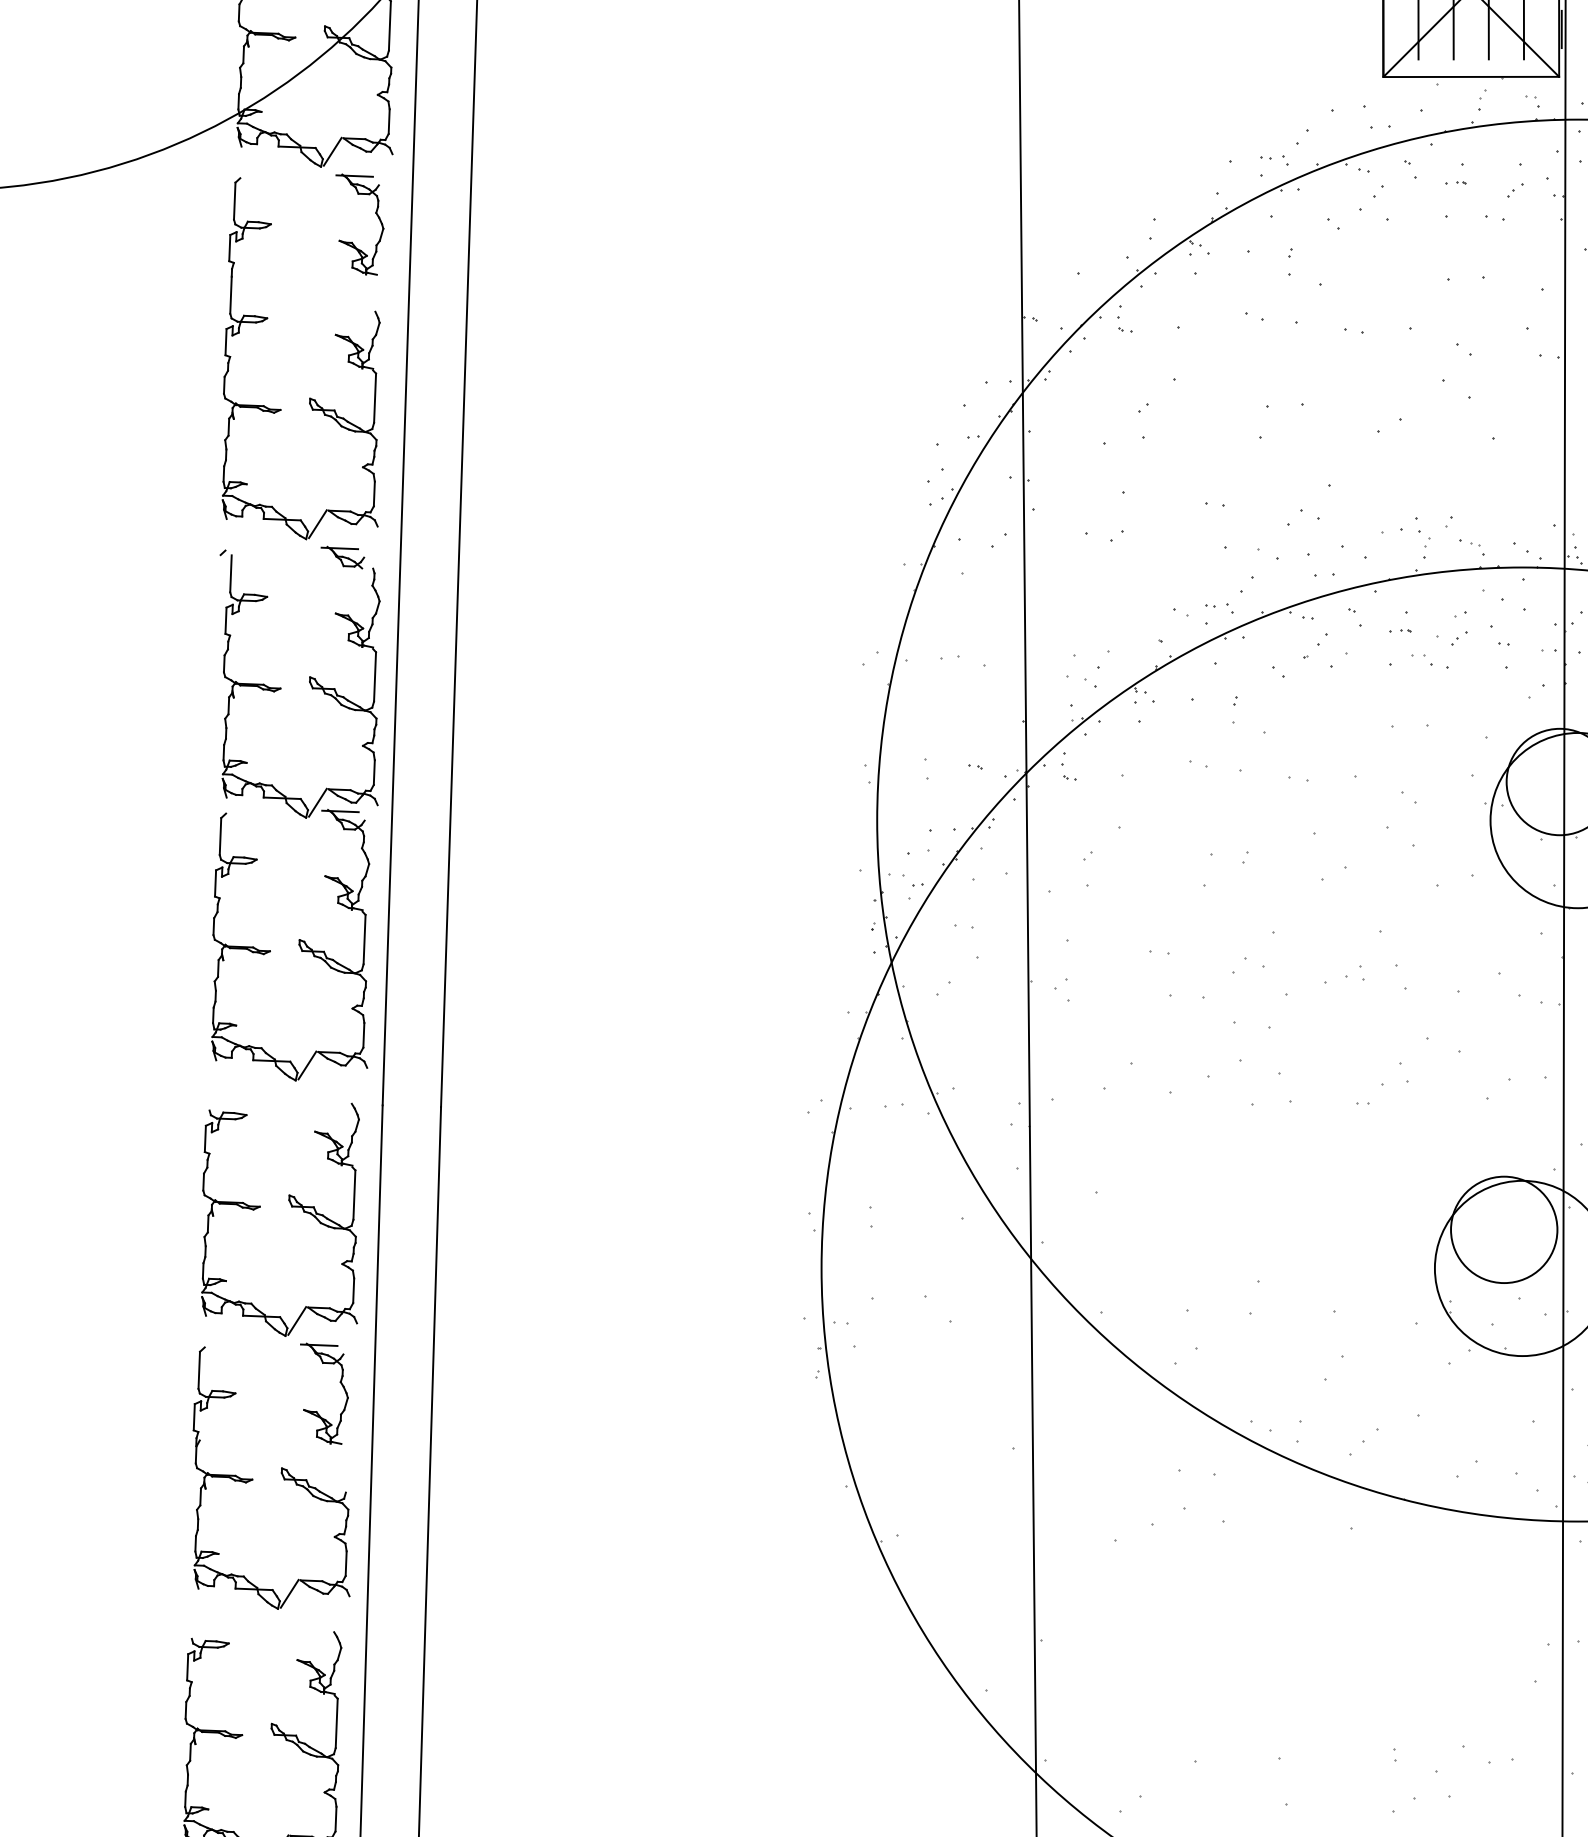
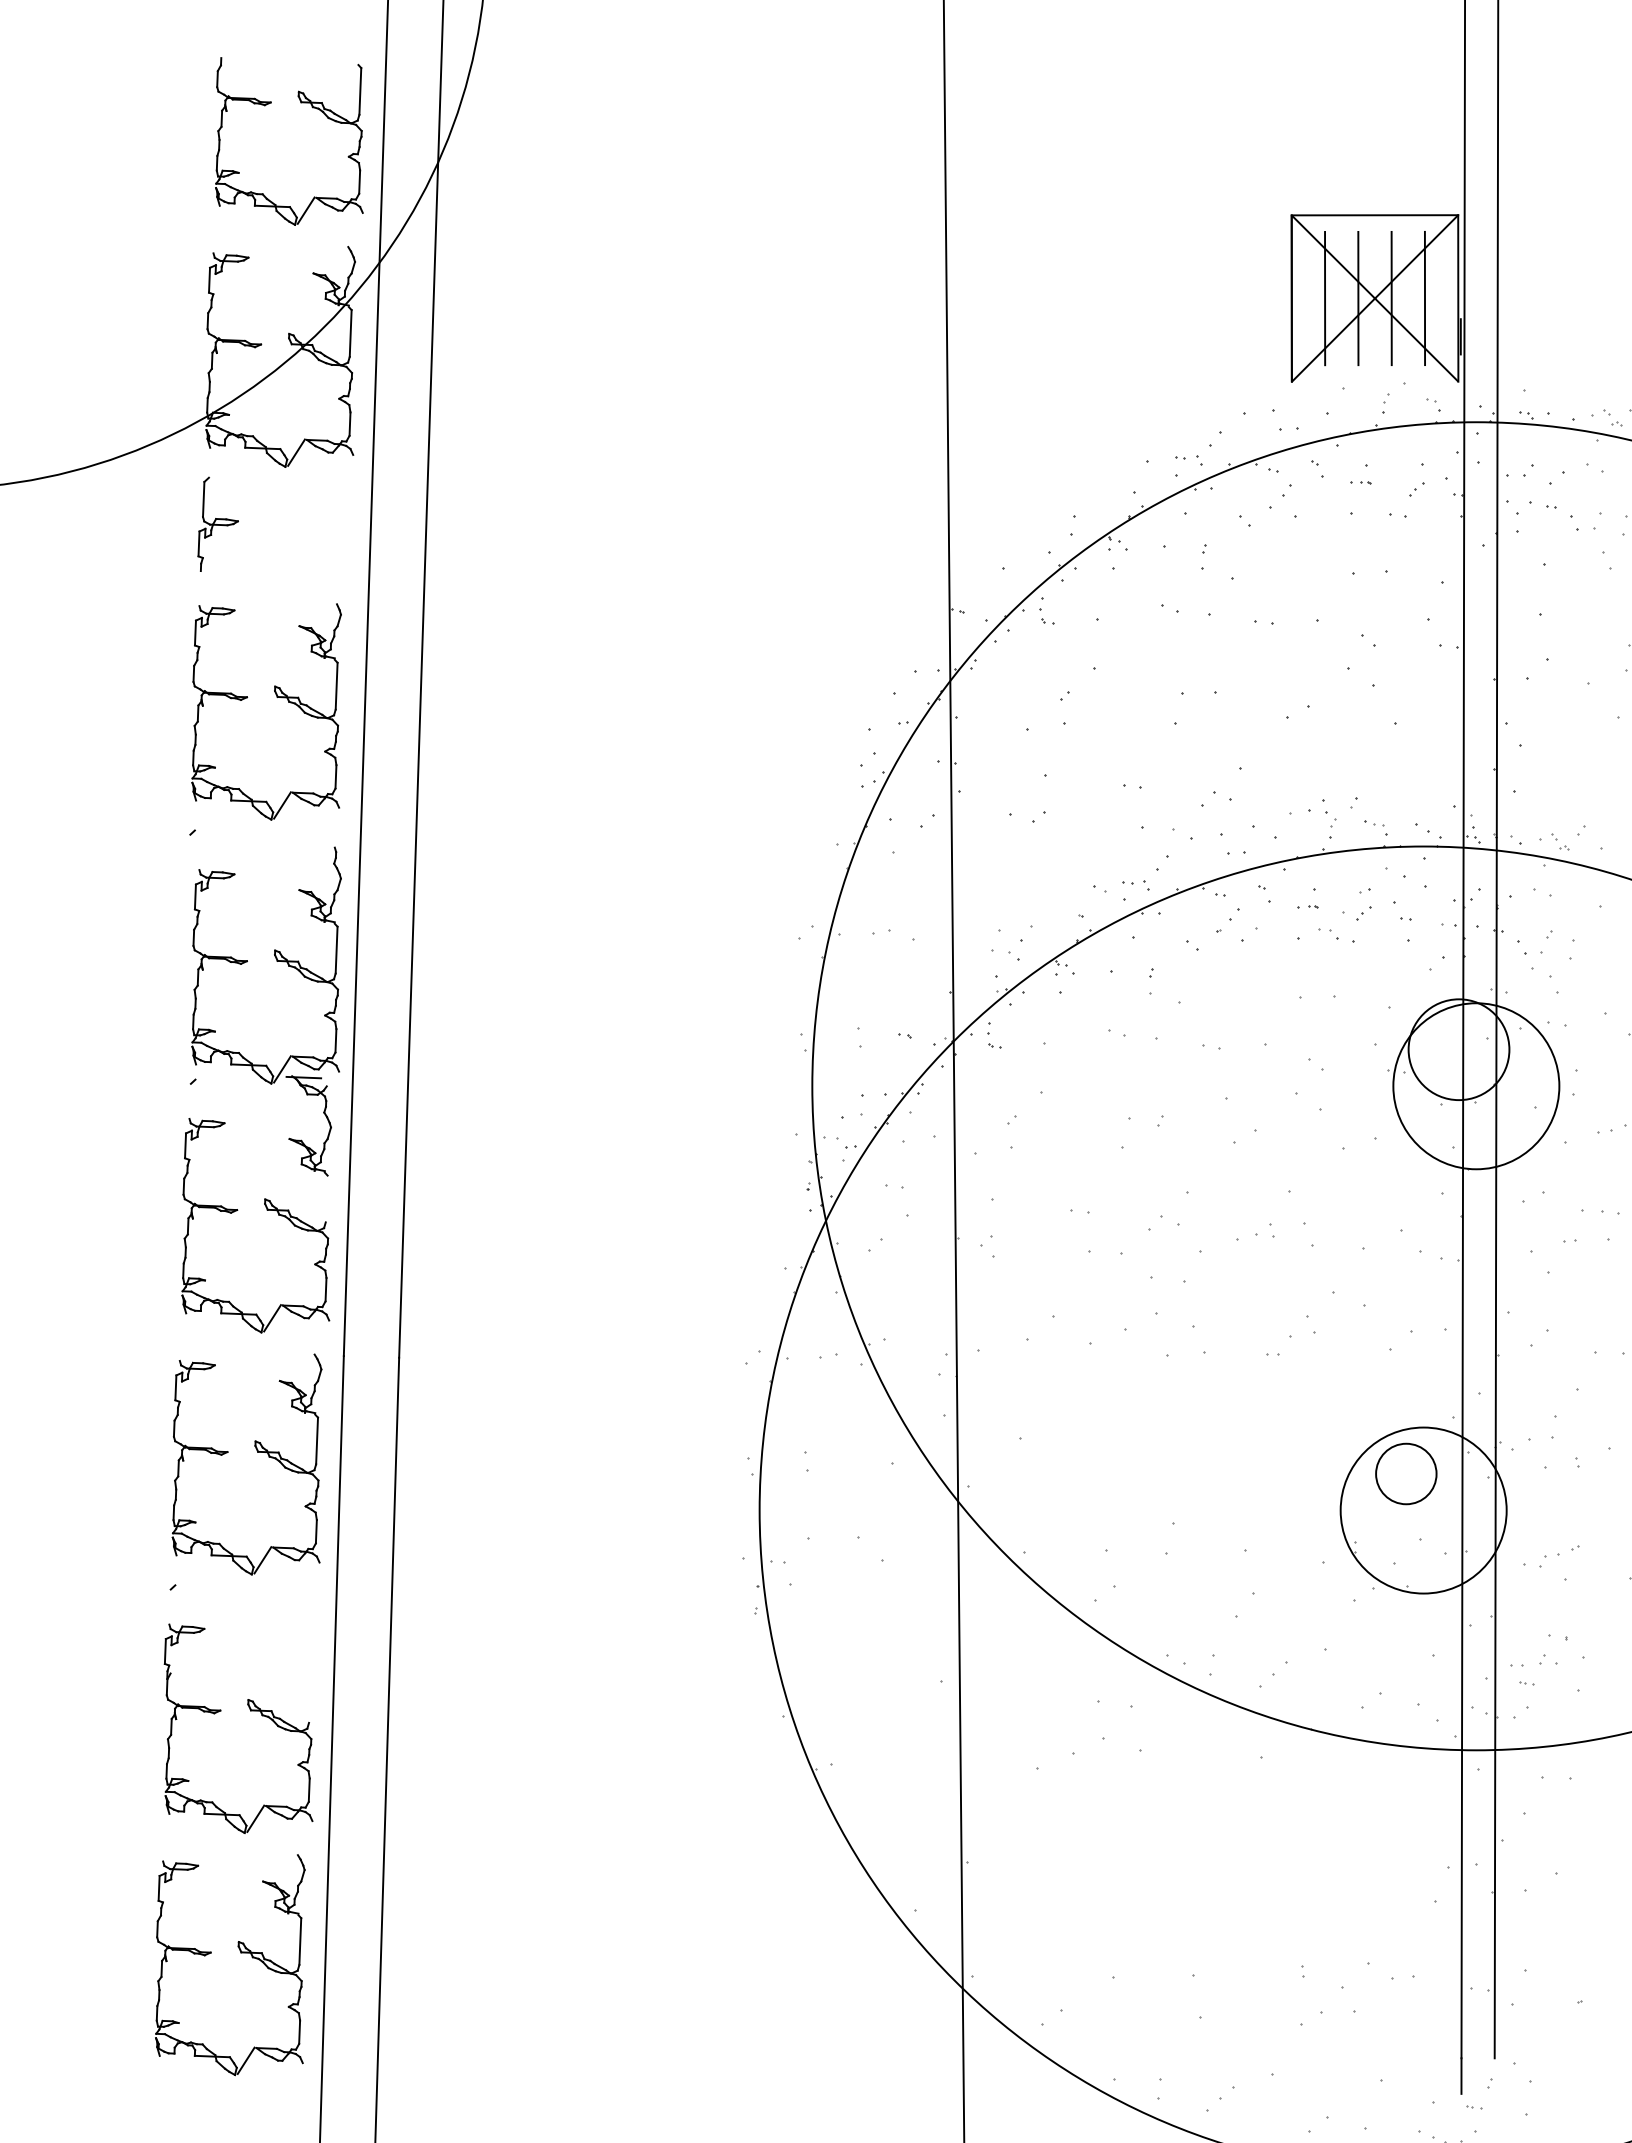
line: (1470, 76) -> (1374, 381), removed
part: (374, 213) -> (336, 511), removed
line: (230, 295) -> (199, 588), removed
part: (343, 557) -> (306, 837), removed
line: (230, 573) -> (199, 852), removed
line: (219, 835) -> (189, 1100), removed
line: (364, 939) -> (326, 1198), removed
circle: (1503, 1229) -> (1405, 1473), size x0.6
line: (198, 1369) -> (169, 1606), removed
part: (340, 1383) -> (303, 1619), removed

